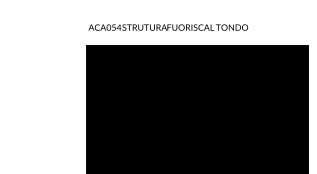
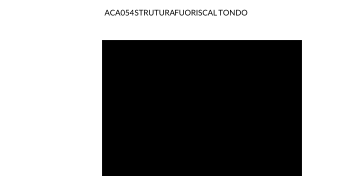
text: (167, 27) -> (175, 12), moved

